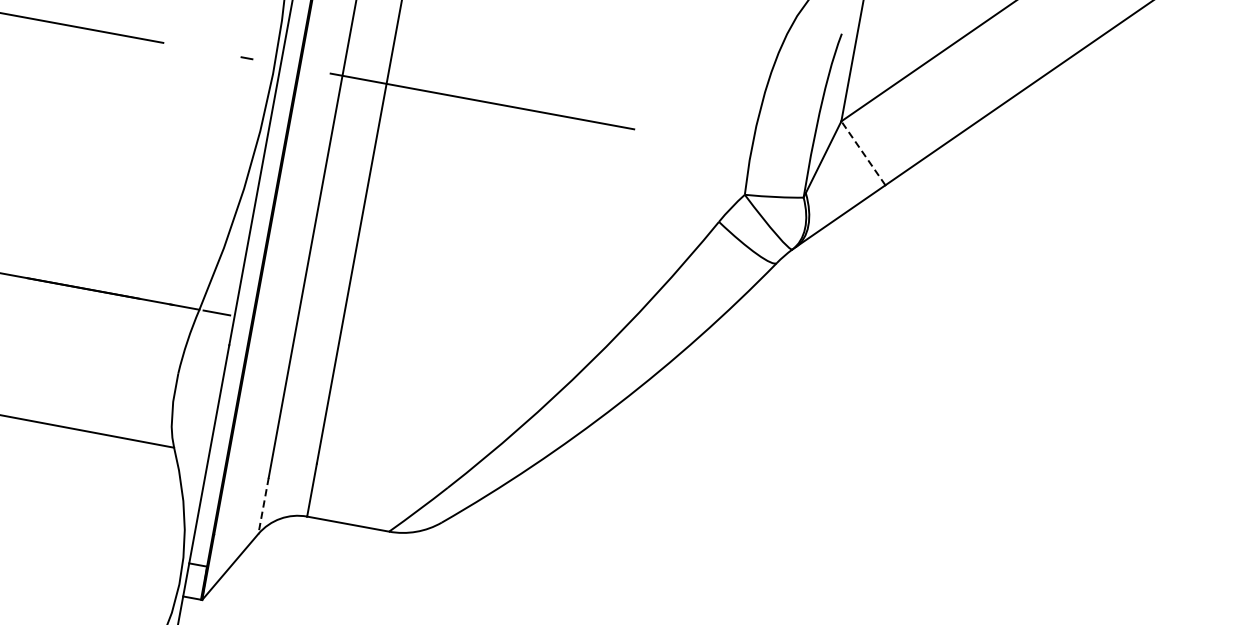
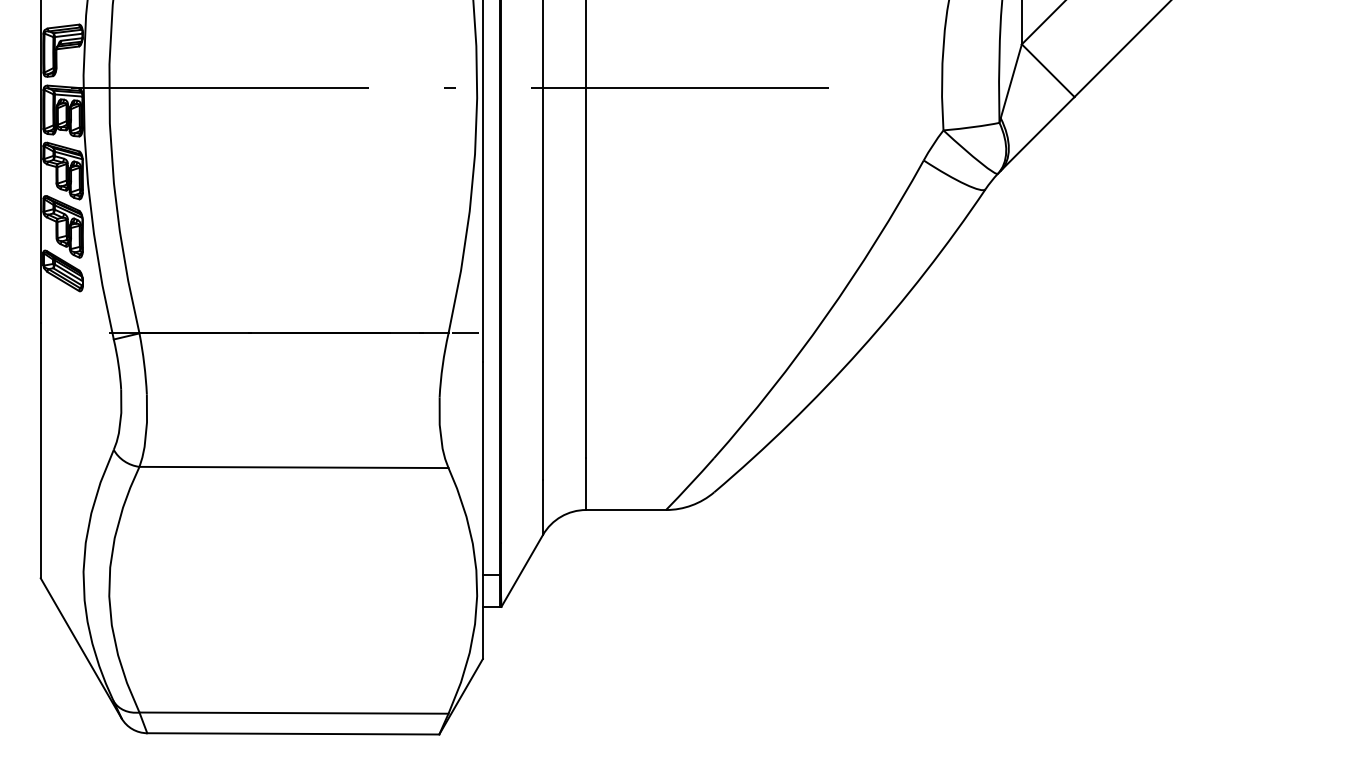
line: (862, 152) -> (1047, 70), dashed -> solid
line: (264, 506) -> (543, 507), dashed -> solid

